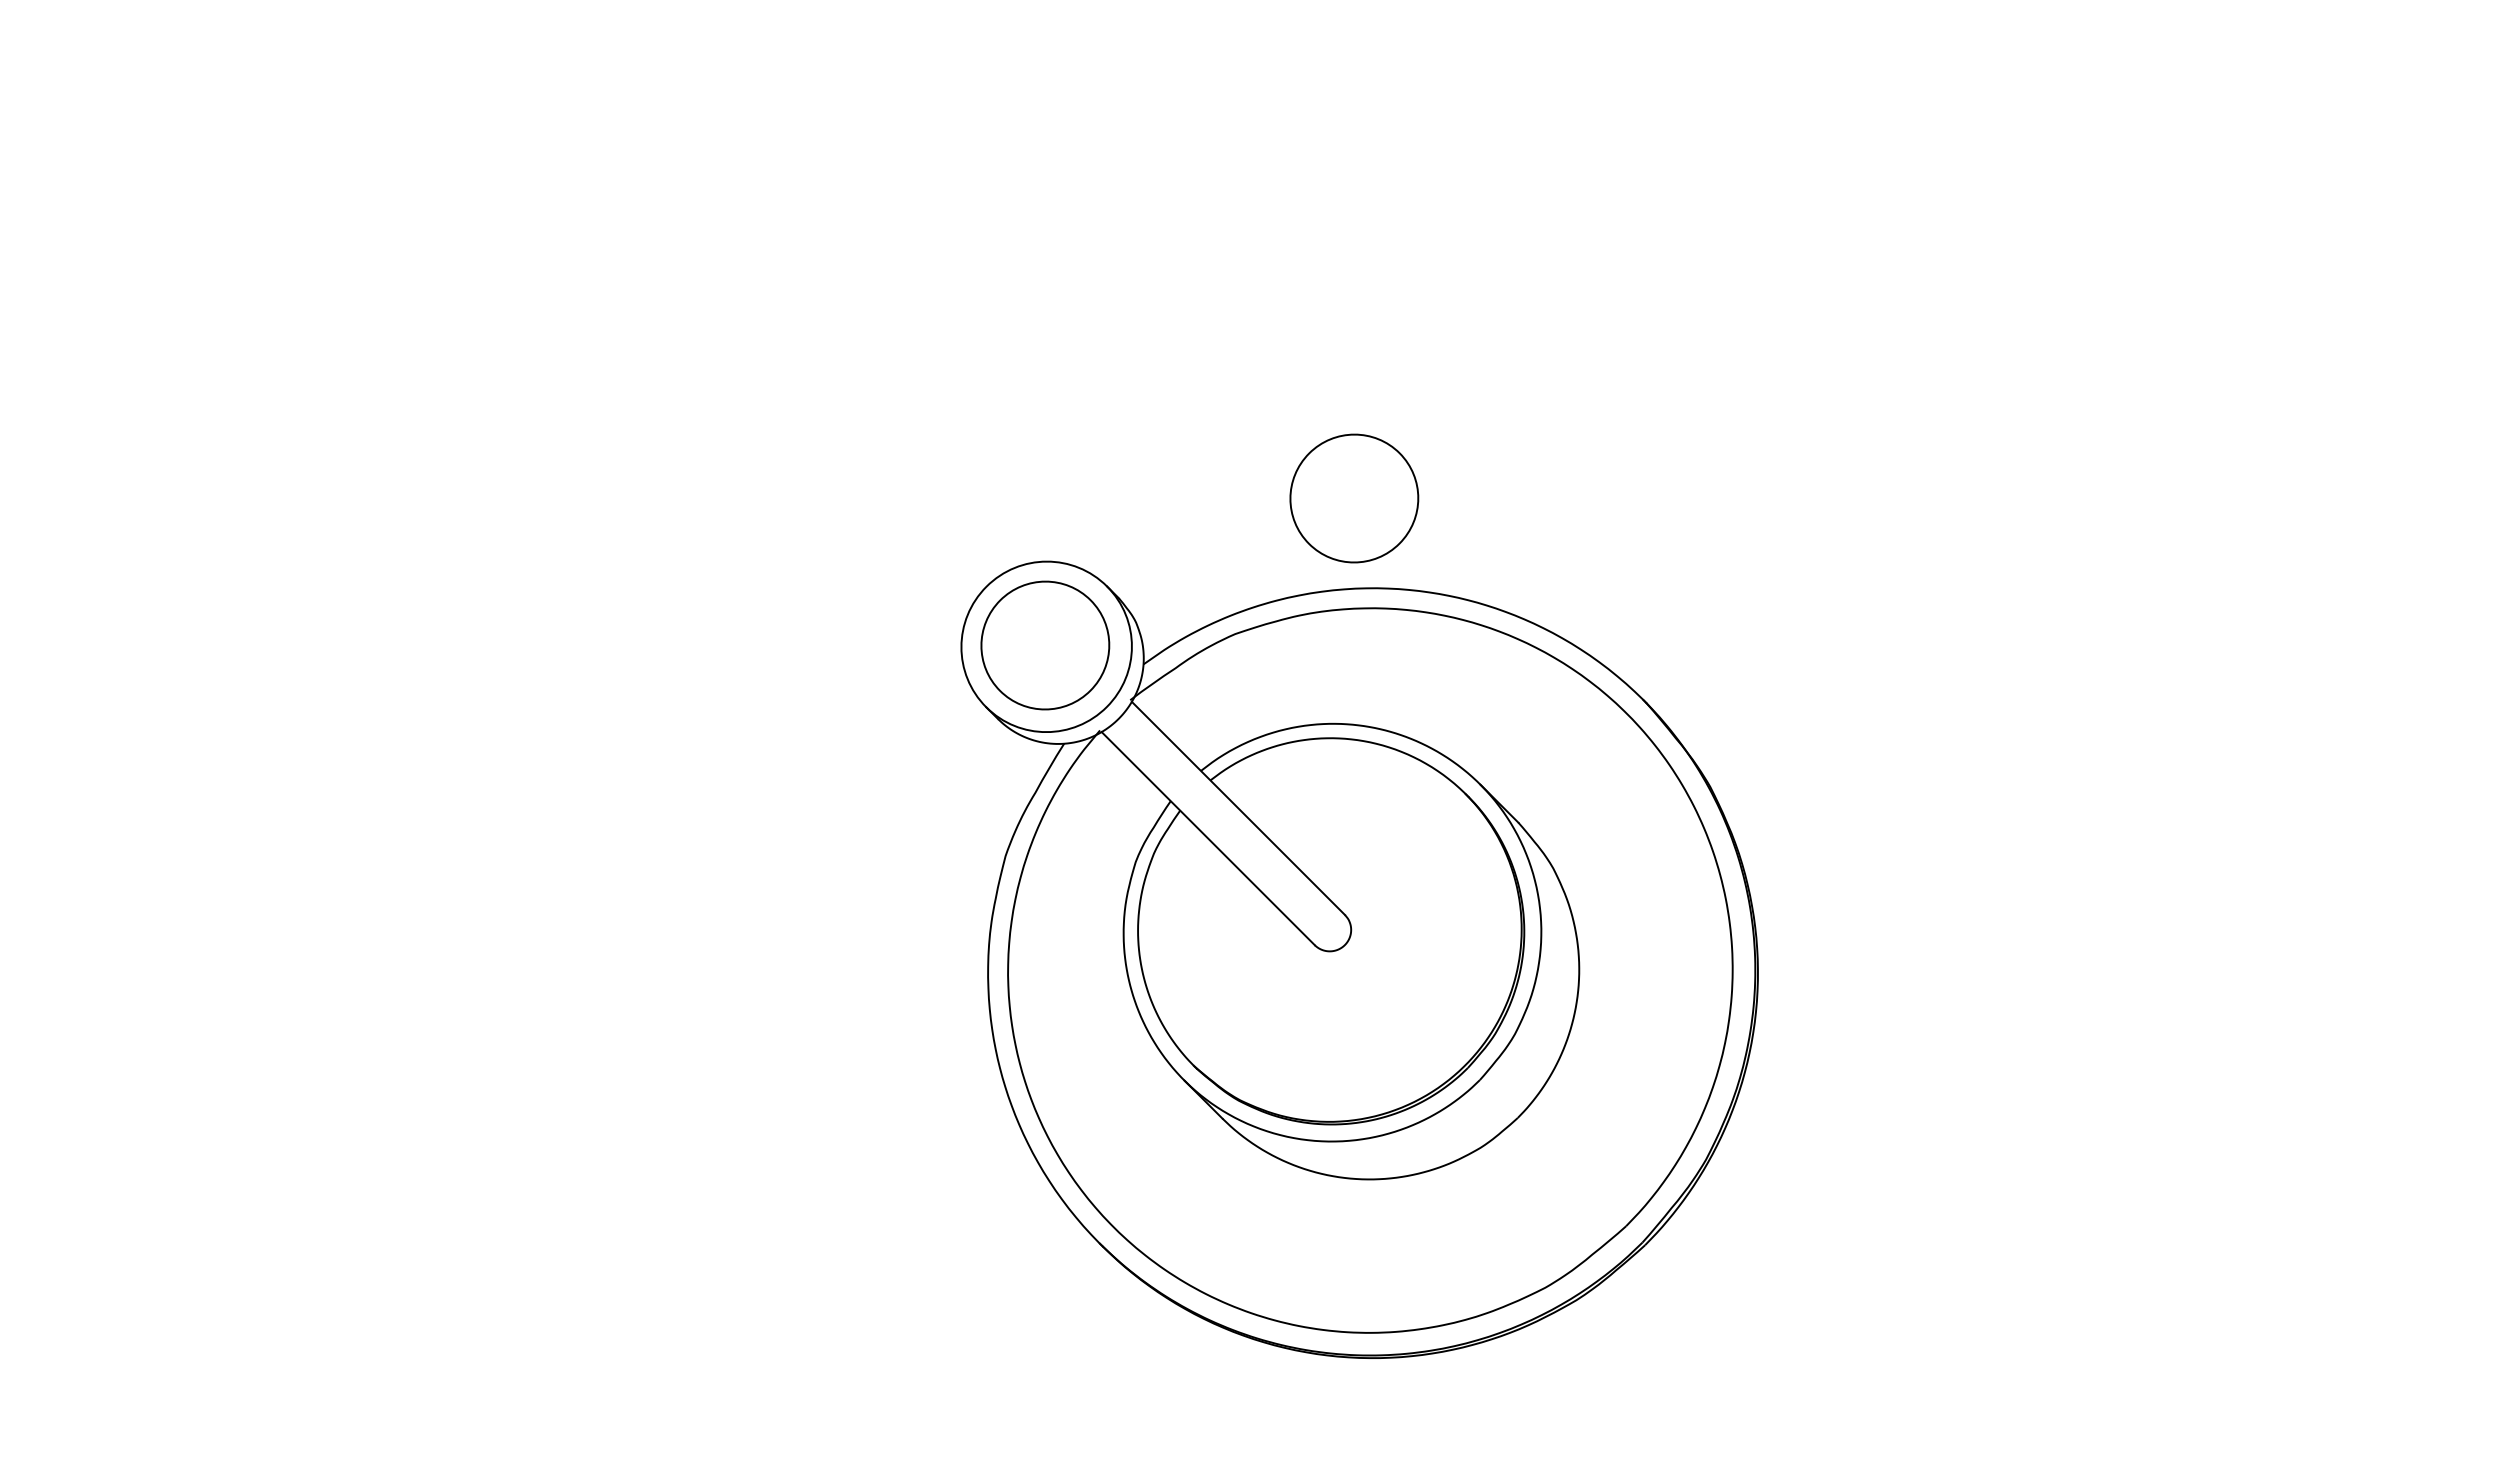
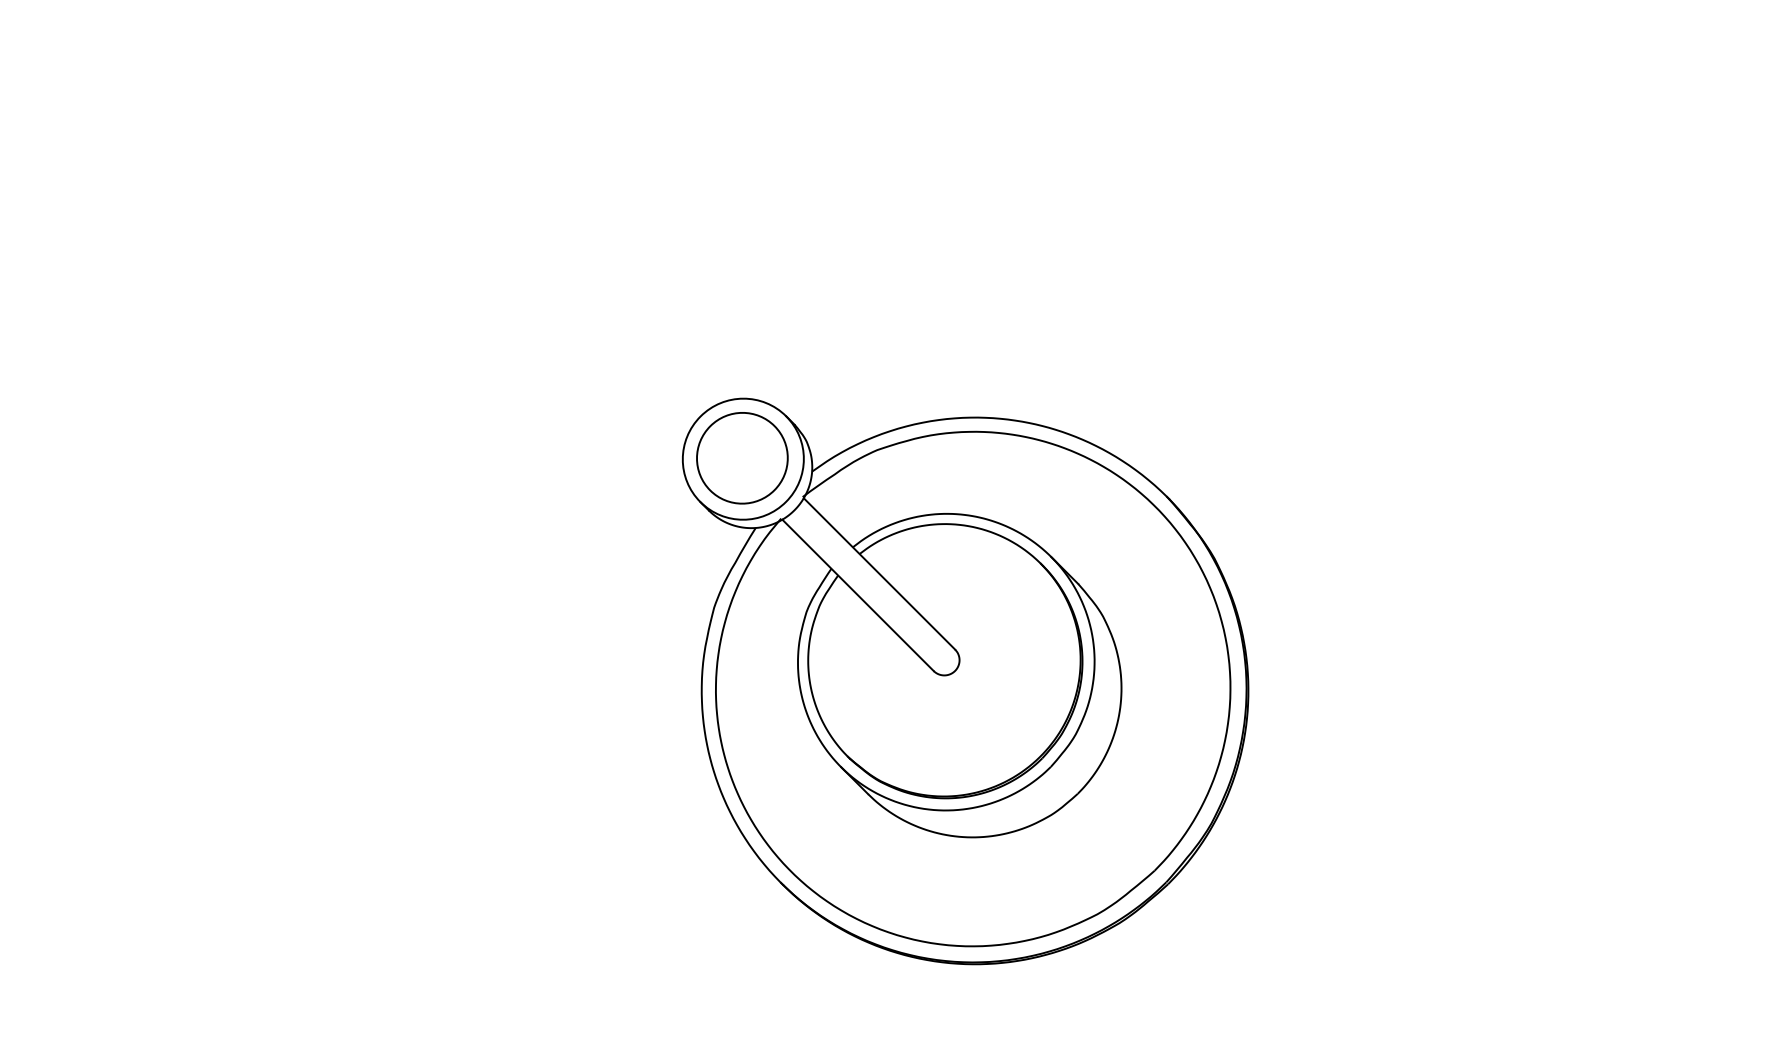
part: (1354, 498) -> (961, 353), removed

